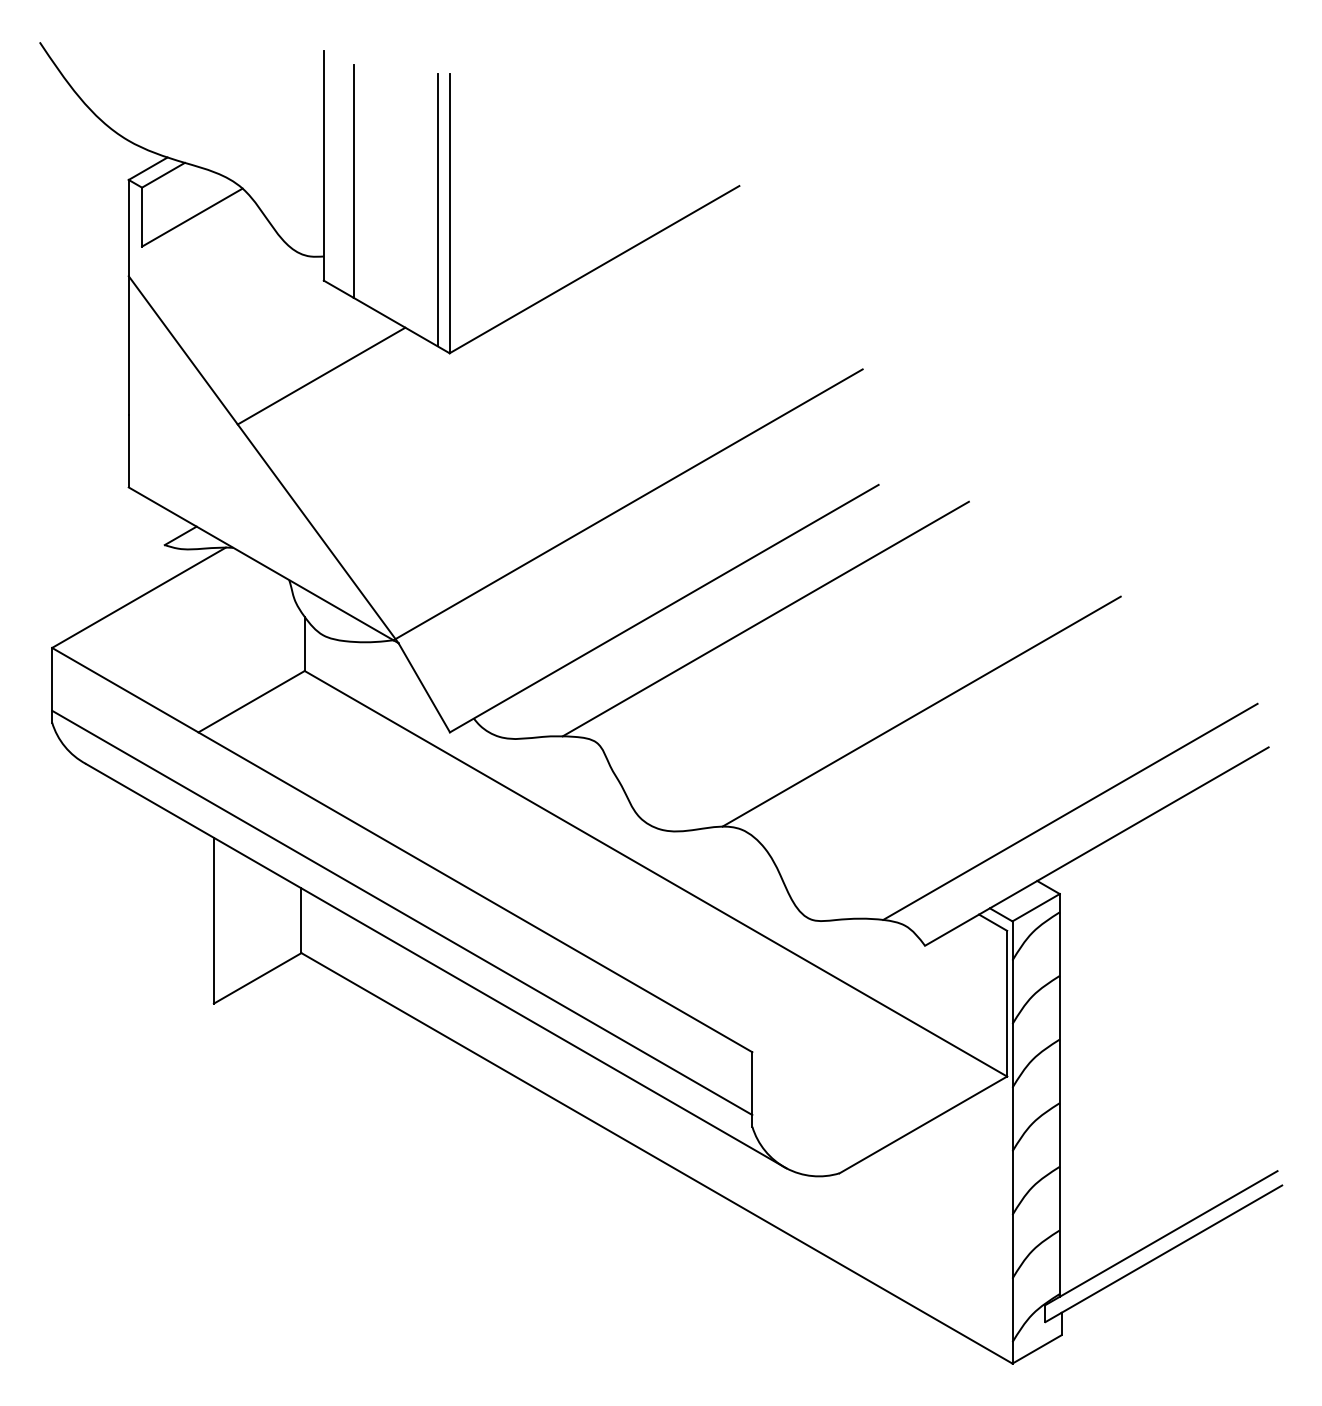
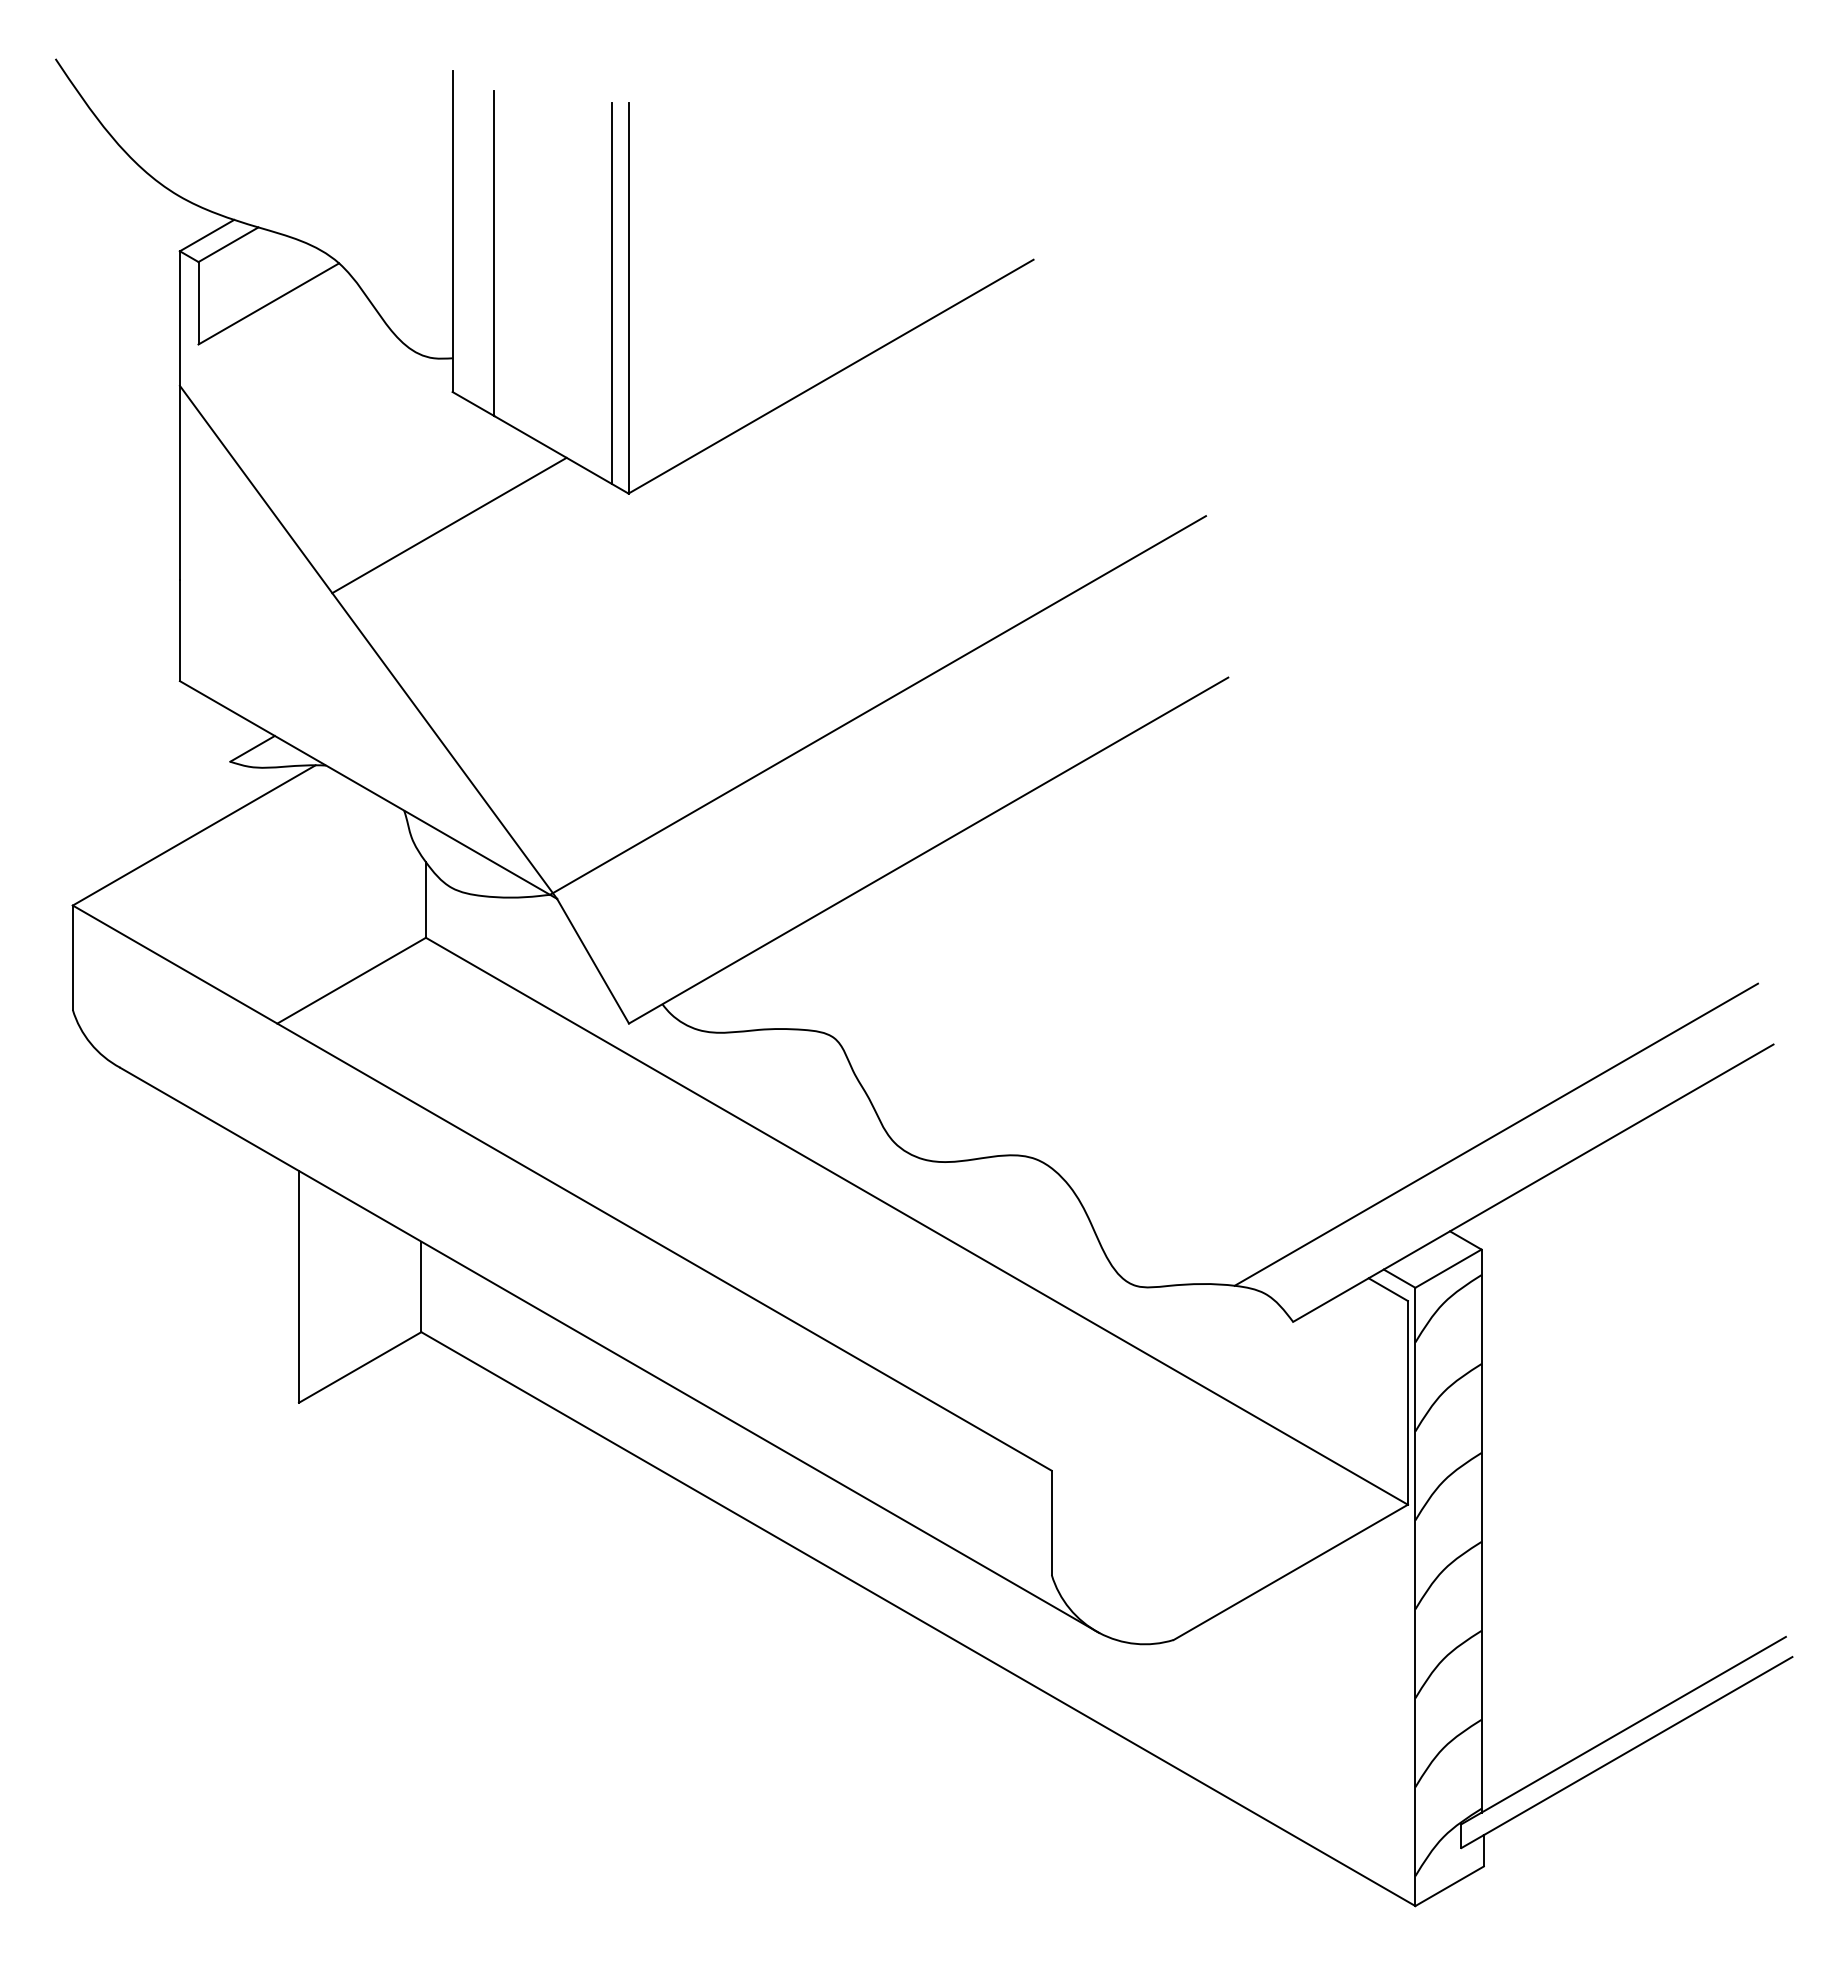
line: (765, 619) -> (1070, 865), removed
line: (921, 711) -> (1288, 994), removed
line: (401, 912) -> (561, 1275), removed

